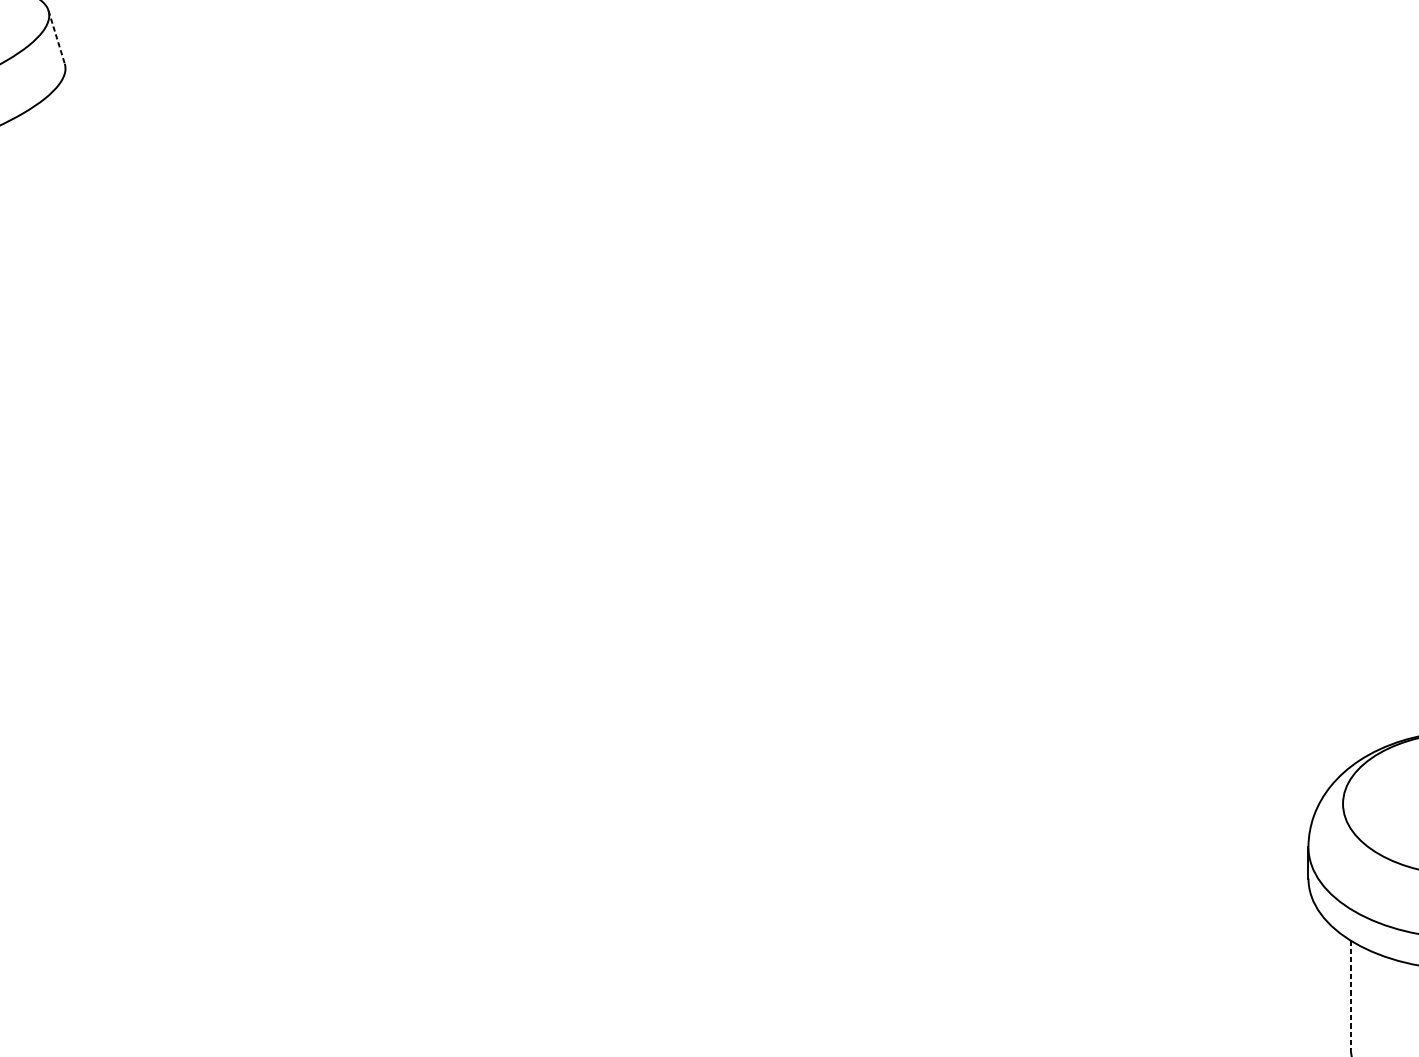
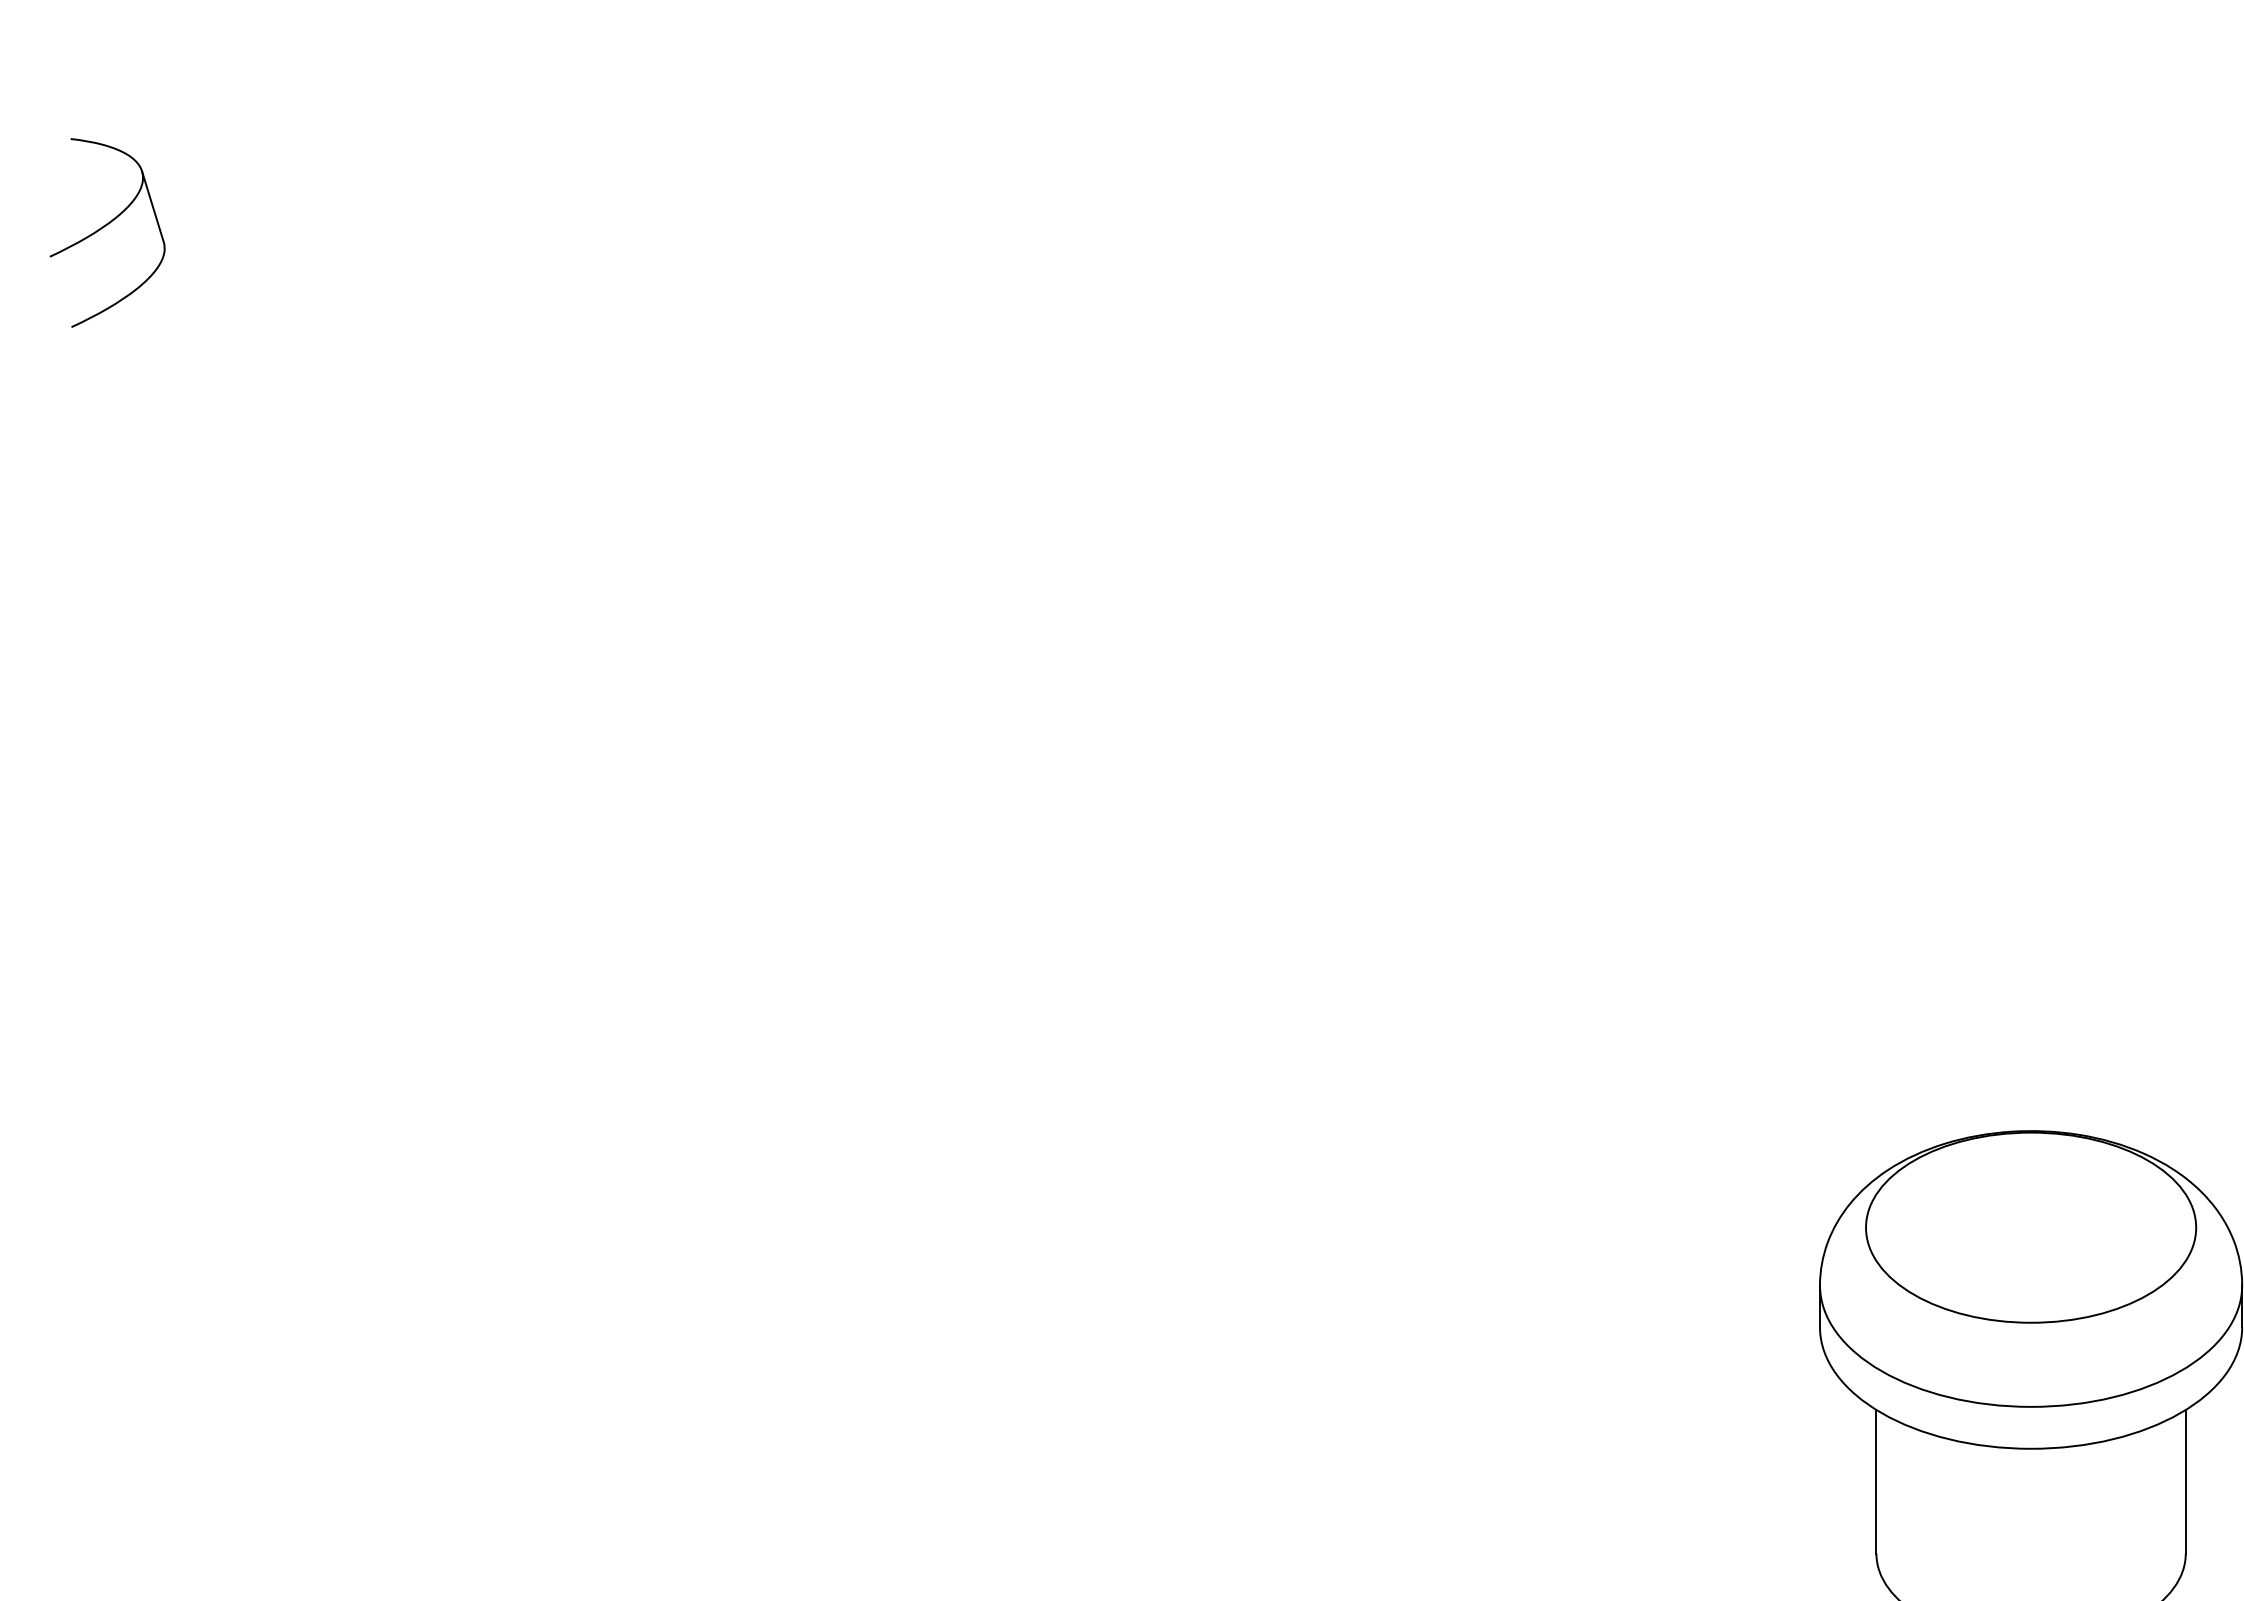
line: (56, 37) -> (152, 206), dashed -> solid
line: (1350, 994) -> (1876, 1481), dashed -> solid

